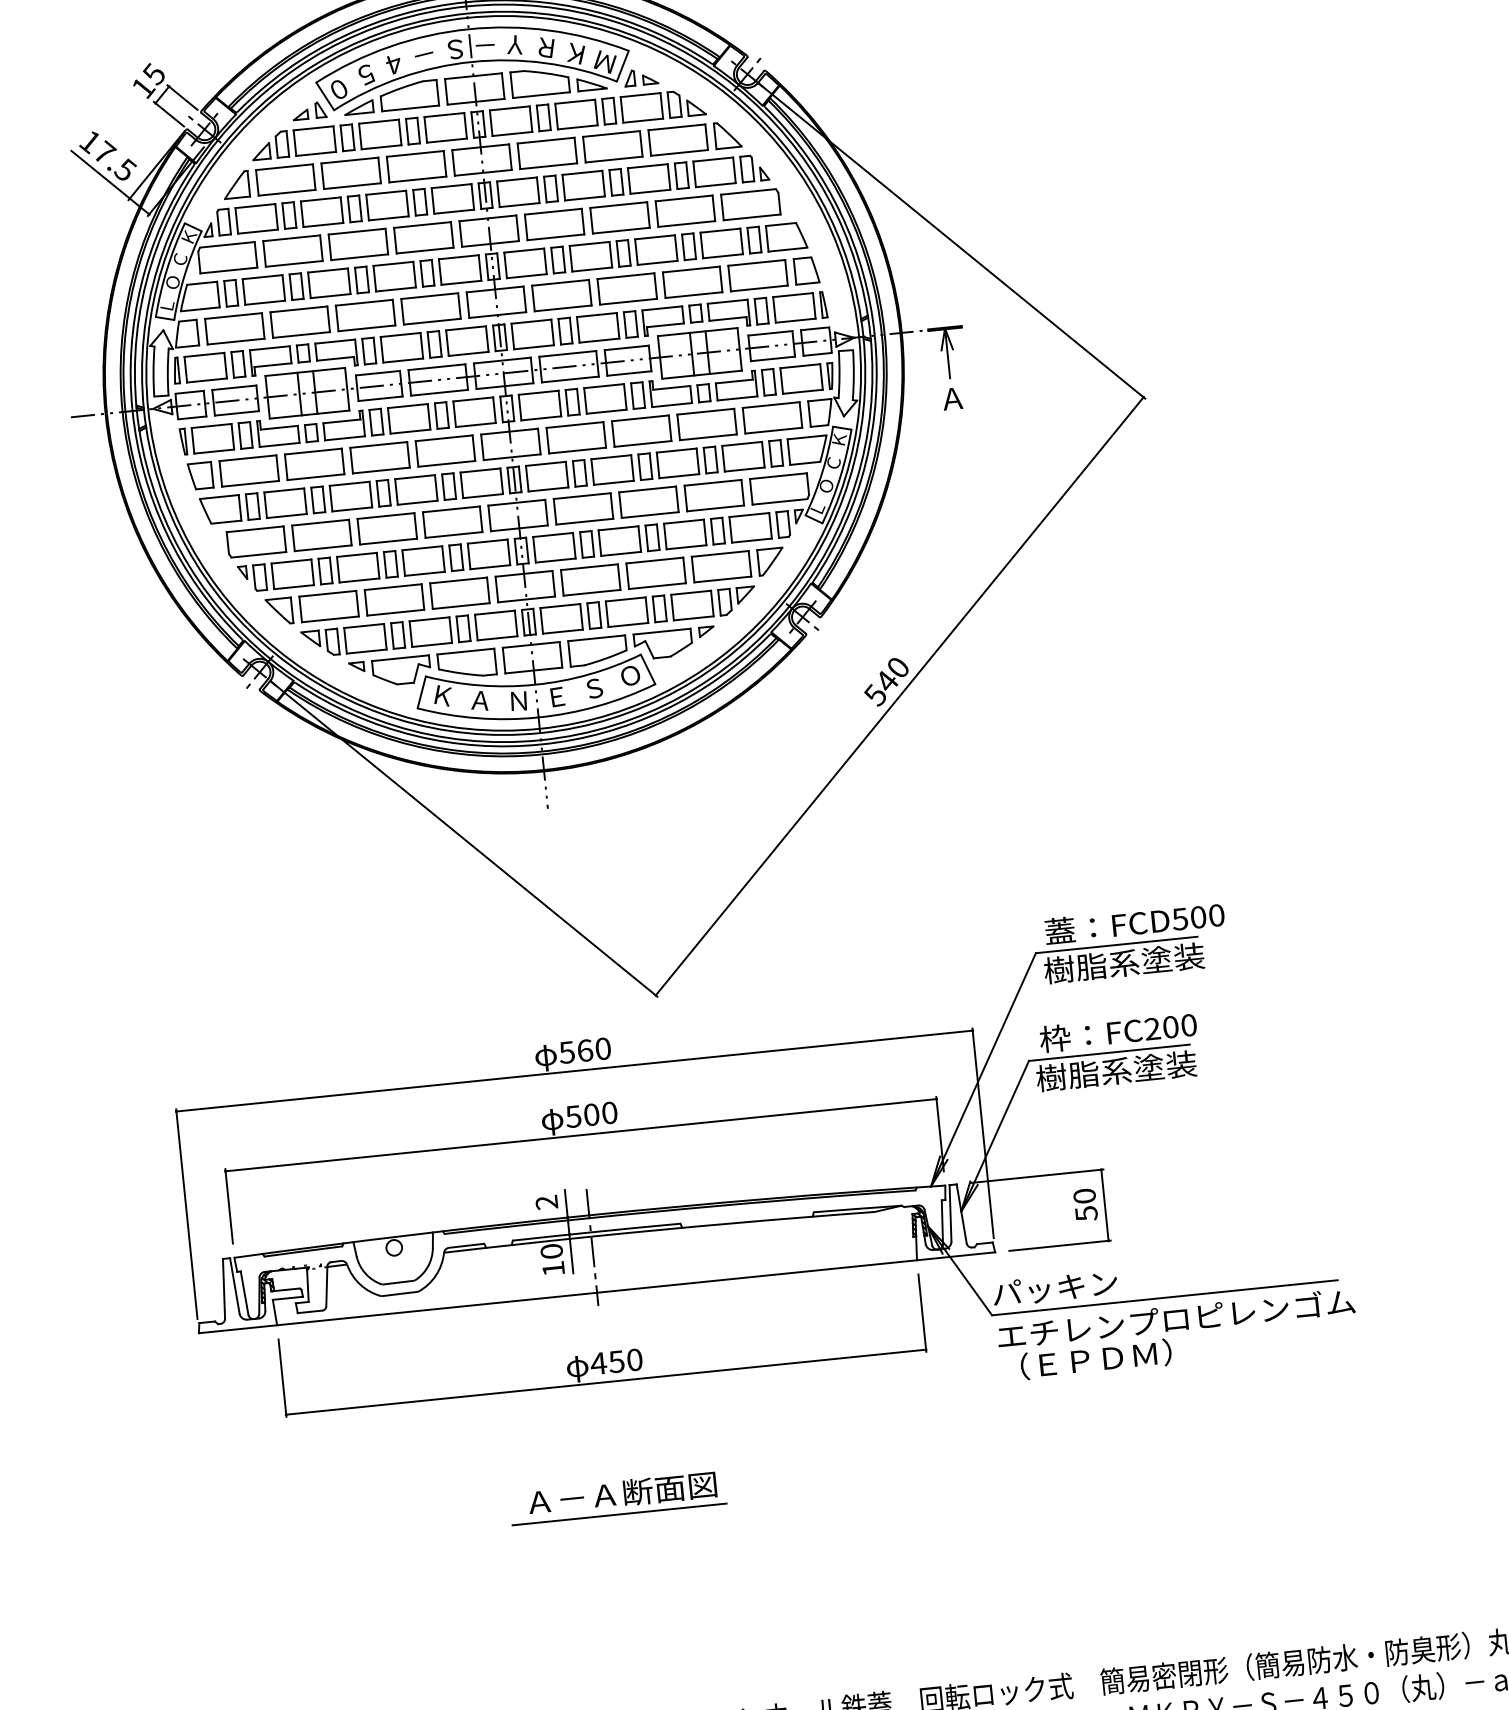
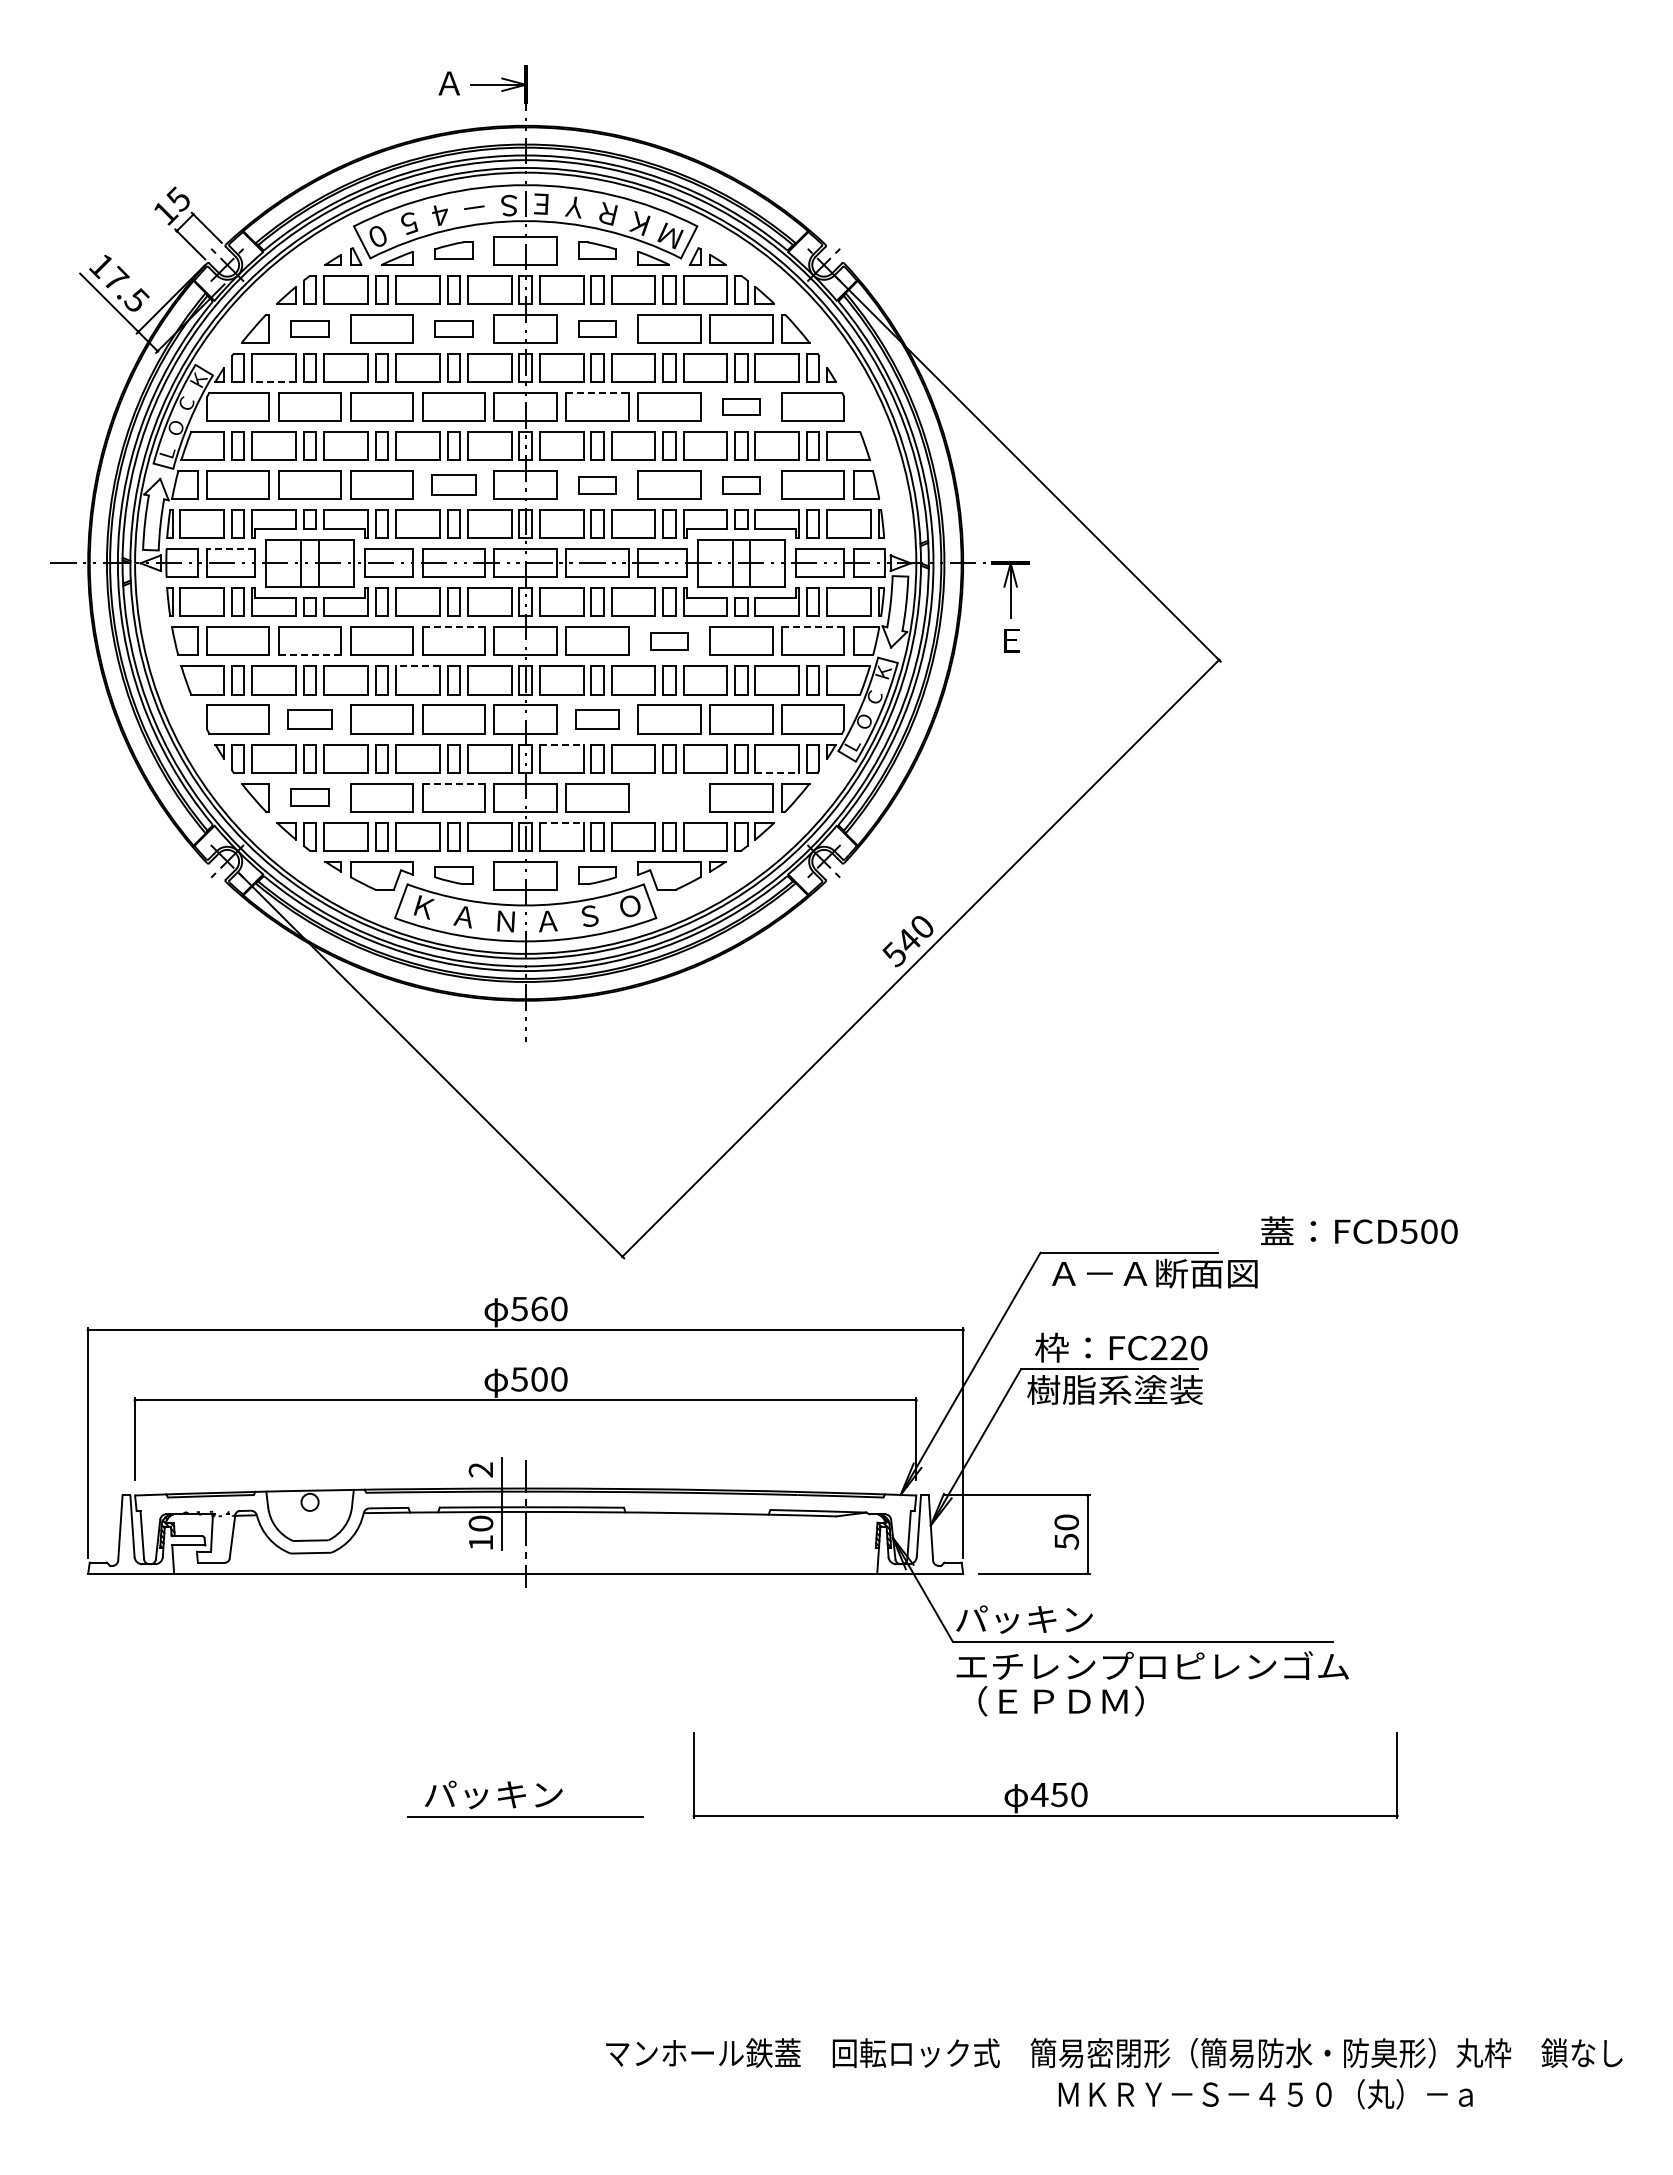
text: (484, 44) -> (541, 203), － -> Ｅ
part: (540, 82) -> (597, 250), size x0.6
part: (409, 95) -> (453, 250), size x0.6
part: (547, 153) -> (597, 328), size x0.6
part: (416, 166) -> (453, 328), size x0.6
part: (285, 179) -> (309, 328), size x0.6
part: (685, 210) -> (741, 406), size x0.6
line: (554, 211) -> (598, 392), solid -> dashed
line: (258, 232) -> (274, 382), solid -> dashed
part: (692, 281) -> (741, 484), size x0.6
part: (561, 295) -> (597, 484), size x0.6
part: (430, 308) -> (453, 484), size x0.7
line: (233, 388) -> (230, 549), solid -> dashed
text: (951, 398) -> (1010, 640), Ａ -> Ｅ
line: (771, 405) -> (813, 627), solid -> dashed
part: (641, 430) -> (669, 640), size x0.6
line: (443, 438) -> (453, 627), solid -> dashed
line: (315, 477) -> (309, 655), solid -> dashed
line: (414, 477) -> (417, 666), solid -> dashed
part: (583, 508) -> (597, 719), size x0.7
line: (553, 534) -> (561, 744), solid -> dashed
part: (321, 535) -> (309, 719), size x0.7
line: (752, 540) -> (777, 772), solid -> dashed
part: (656, 573) -> (669, 797), removed
line: (458, 580) -> (453, 783), solid -> dashed
line: (560, 605) -> (561, 822), solid -> dashed
part: (328, 606) -> (309, 797), size x0.6
part: (597, 650) -> (597, 875), size x0.6
part: (466, 664) -> (453, 875), size x0.6
text: (557, 697) -> (548, 921), Ｅ -> Ａ
text: (1134, 922) -> (1359, 1230), moved
text: (1139, 961) -> (1152, 1273), 樹脂系塗装 -> Ａ－Ａ断面図
text: (1170, 1027) -> (1178, 1348), FC200 -> FC220
part: (602, 1352) -> (1044, 1783), moved
text: (620, 1493) -> (529, 1794), Ａ－Ａ断面図 -> パッキン

